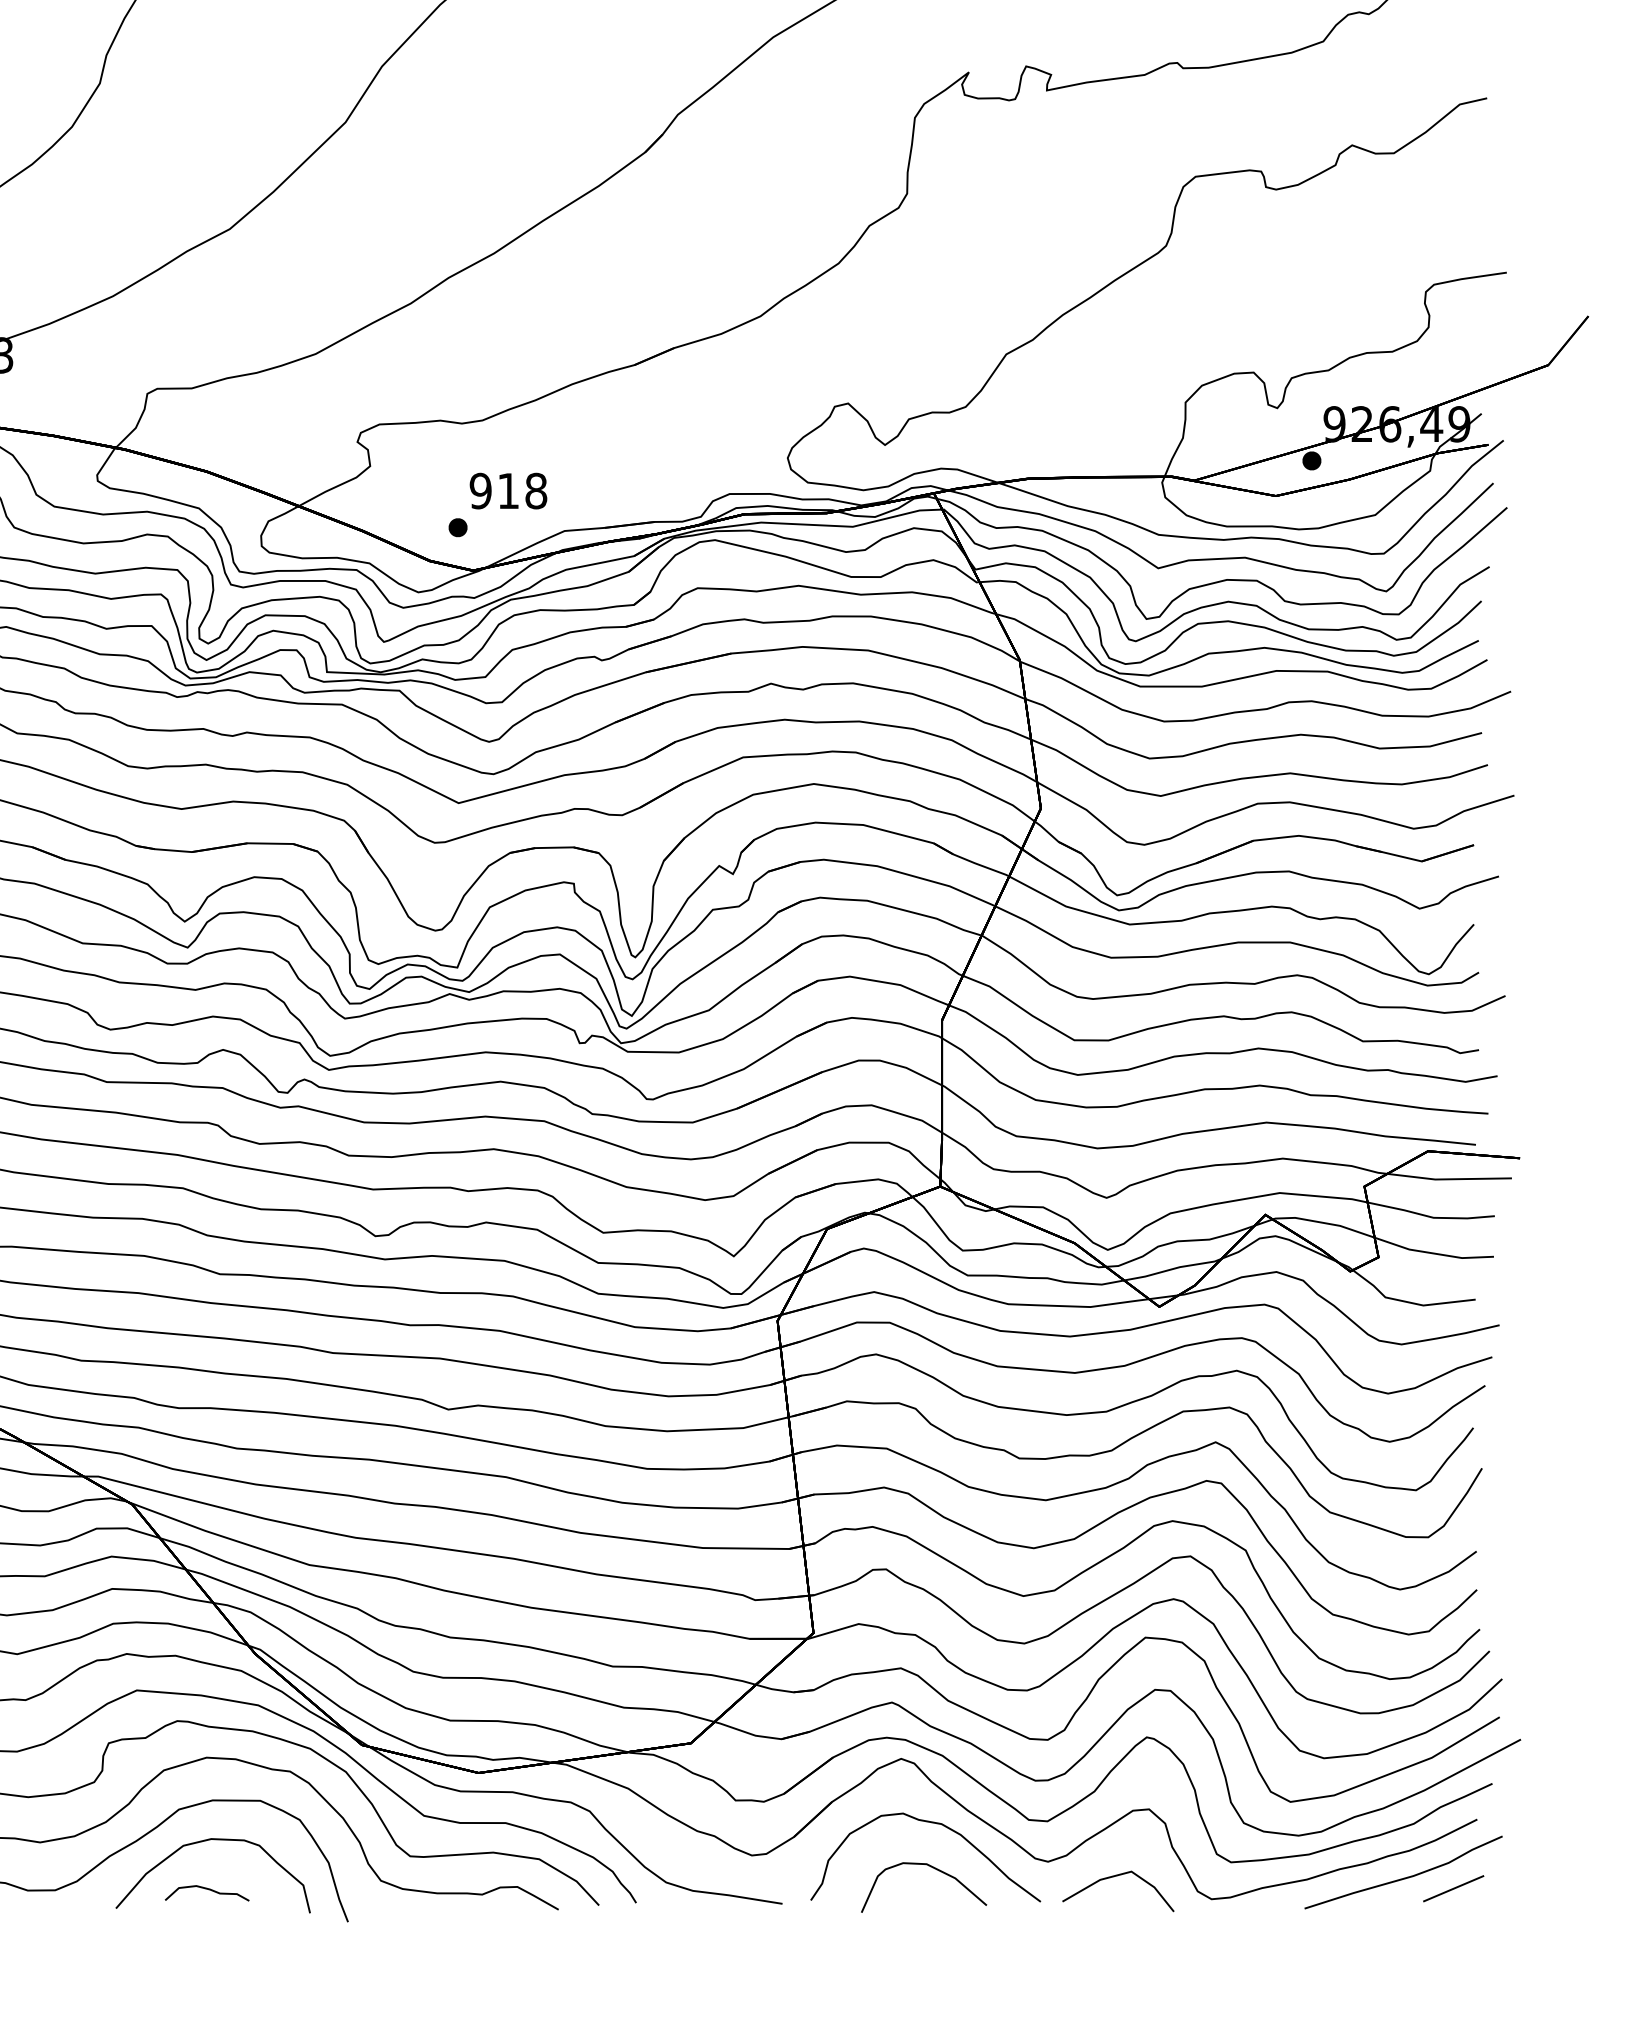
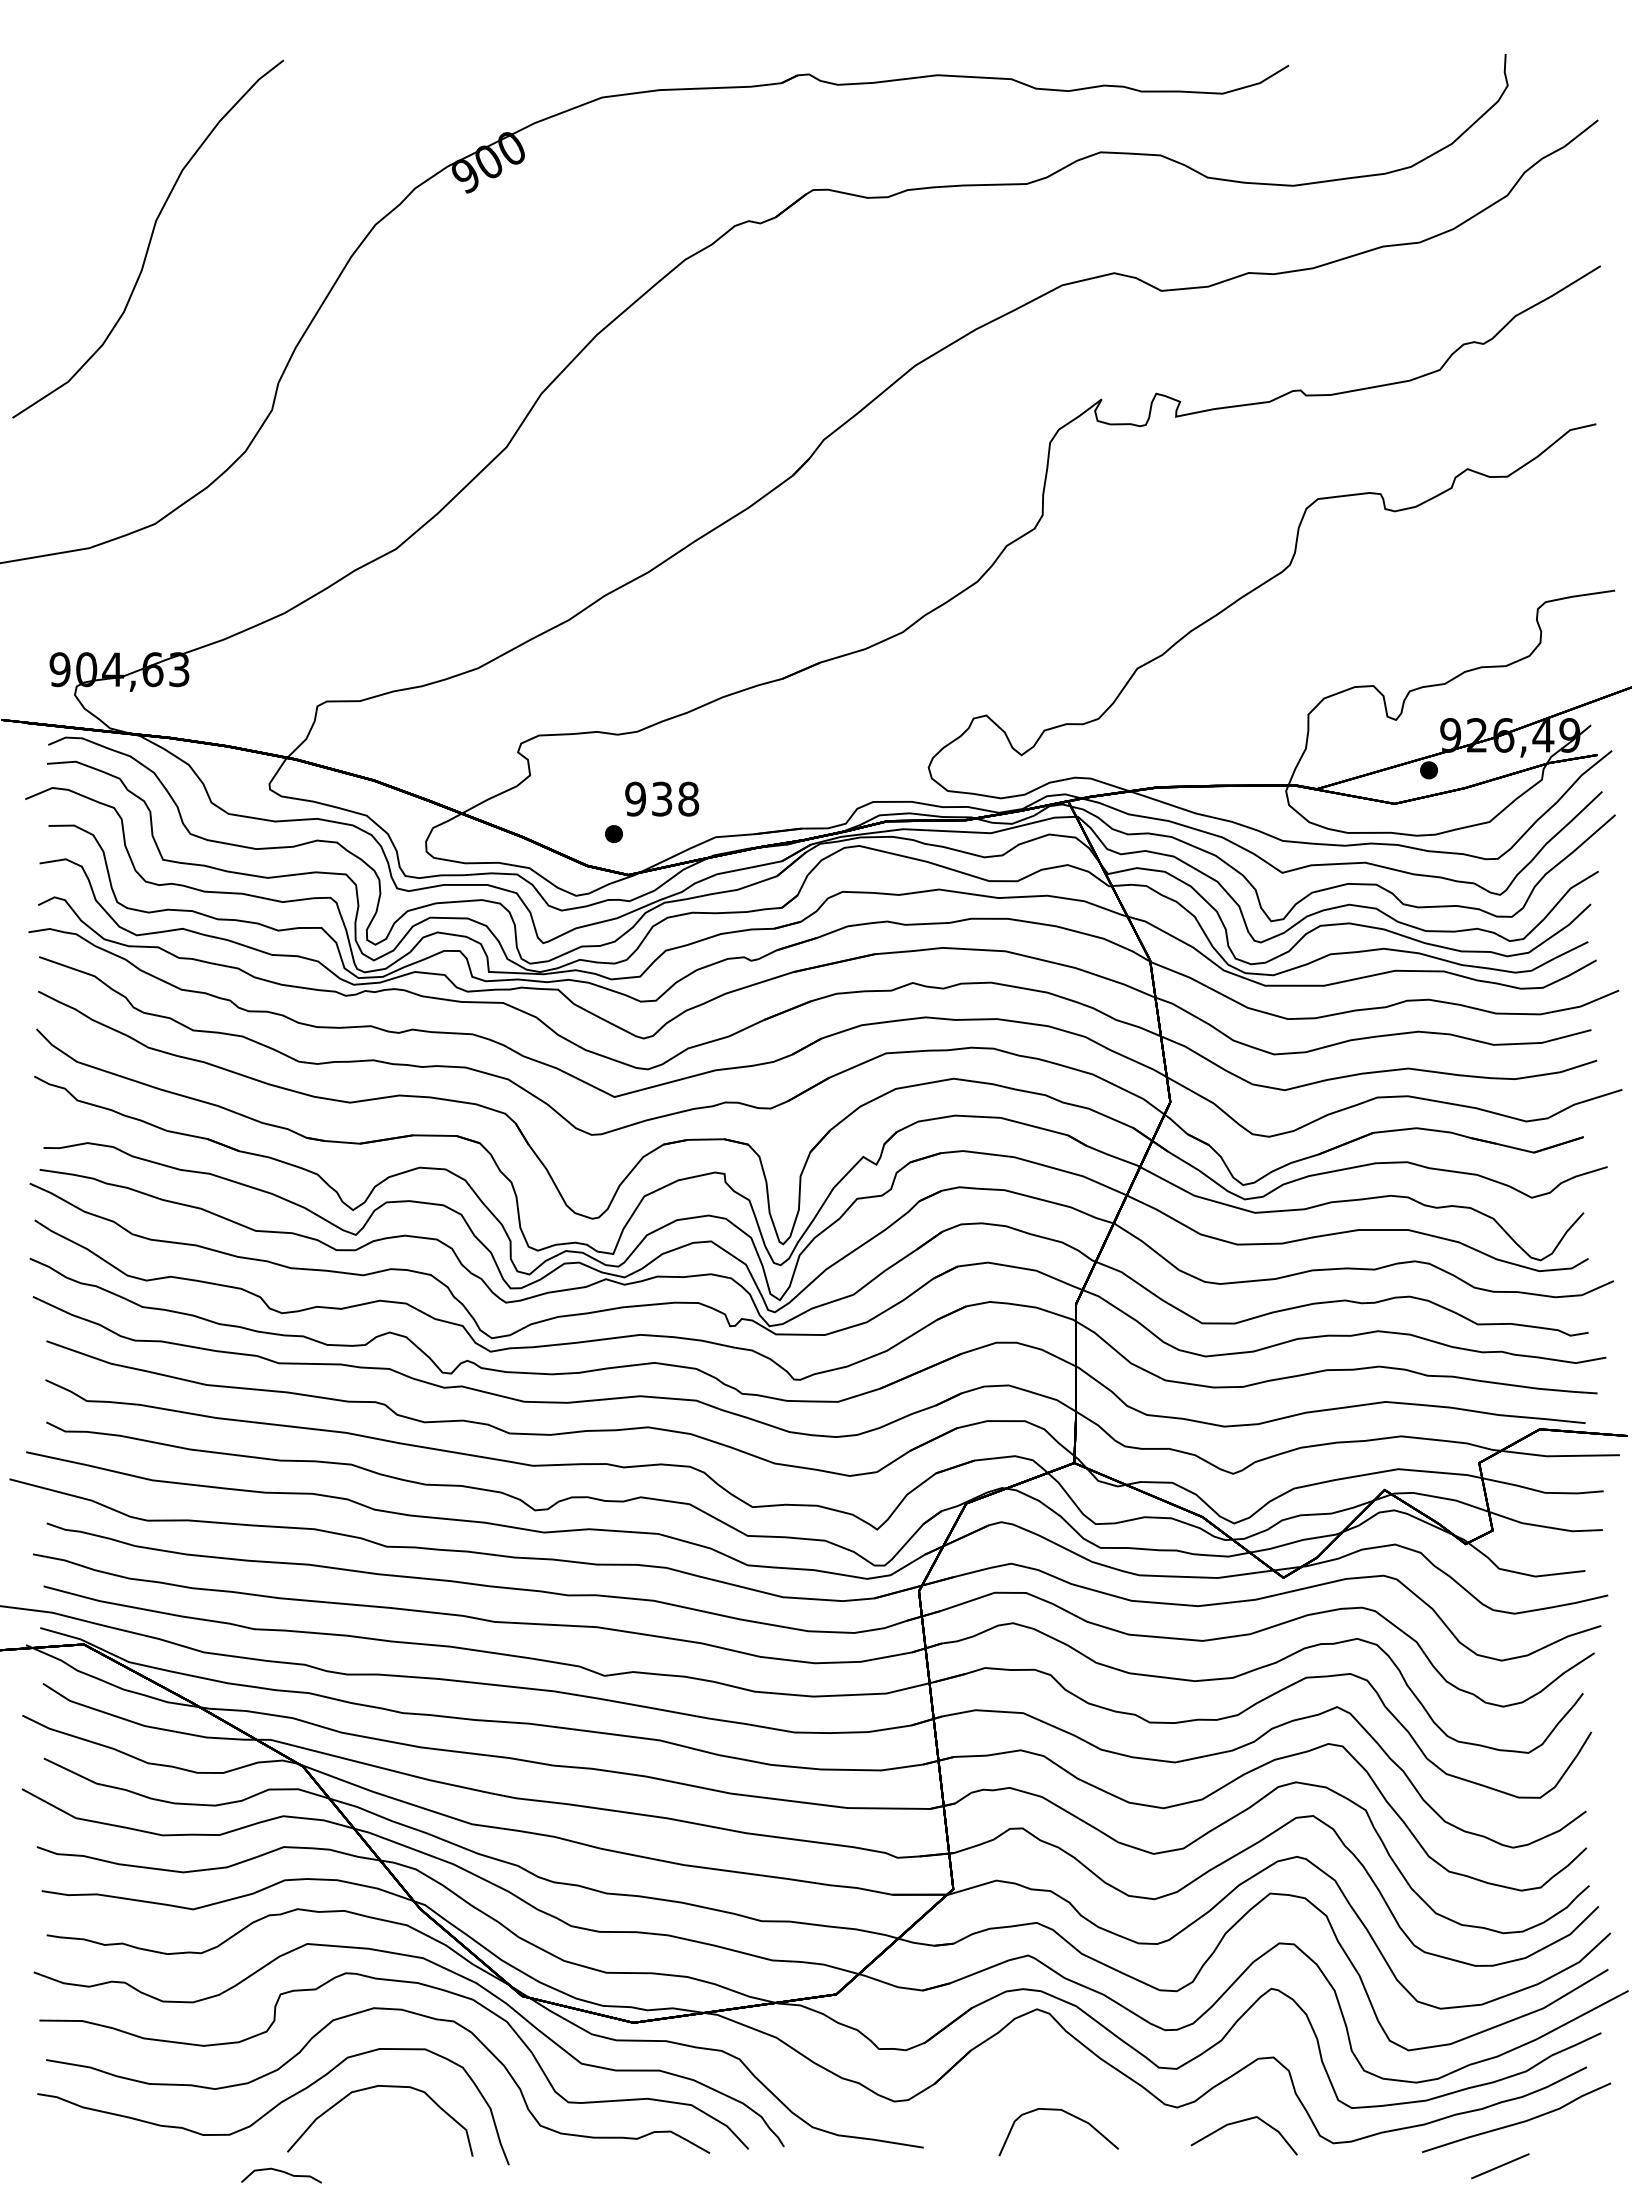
text: (508, 490) -> (662, 798), 918 -> 938
curve: (934, 1824) -> (1068, 2071), removed
line: (1453, 1888) -> (1500, 2166), moved
part: (207, 1893) -> (281, 2175), moved

